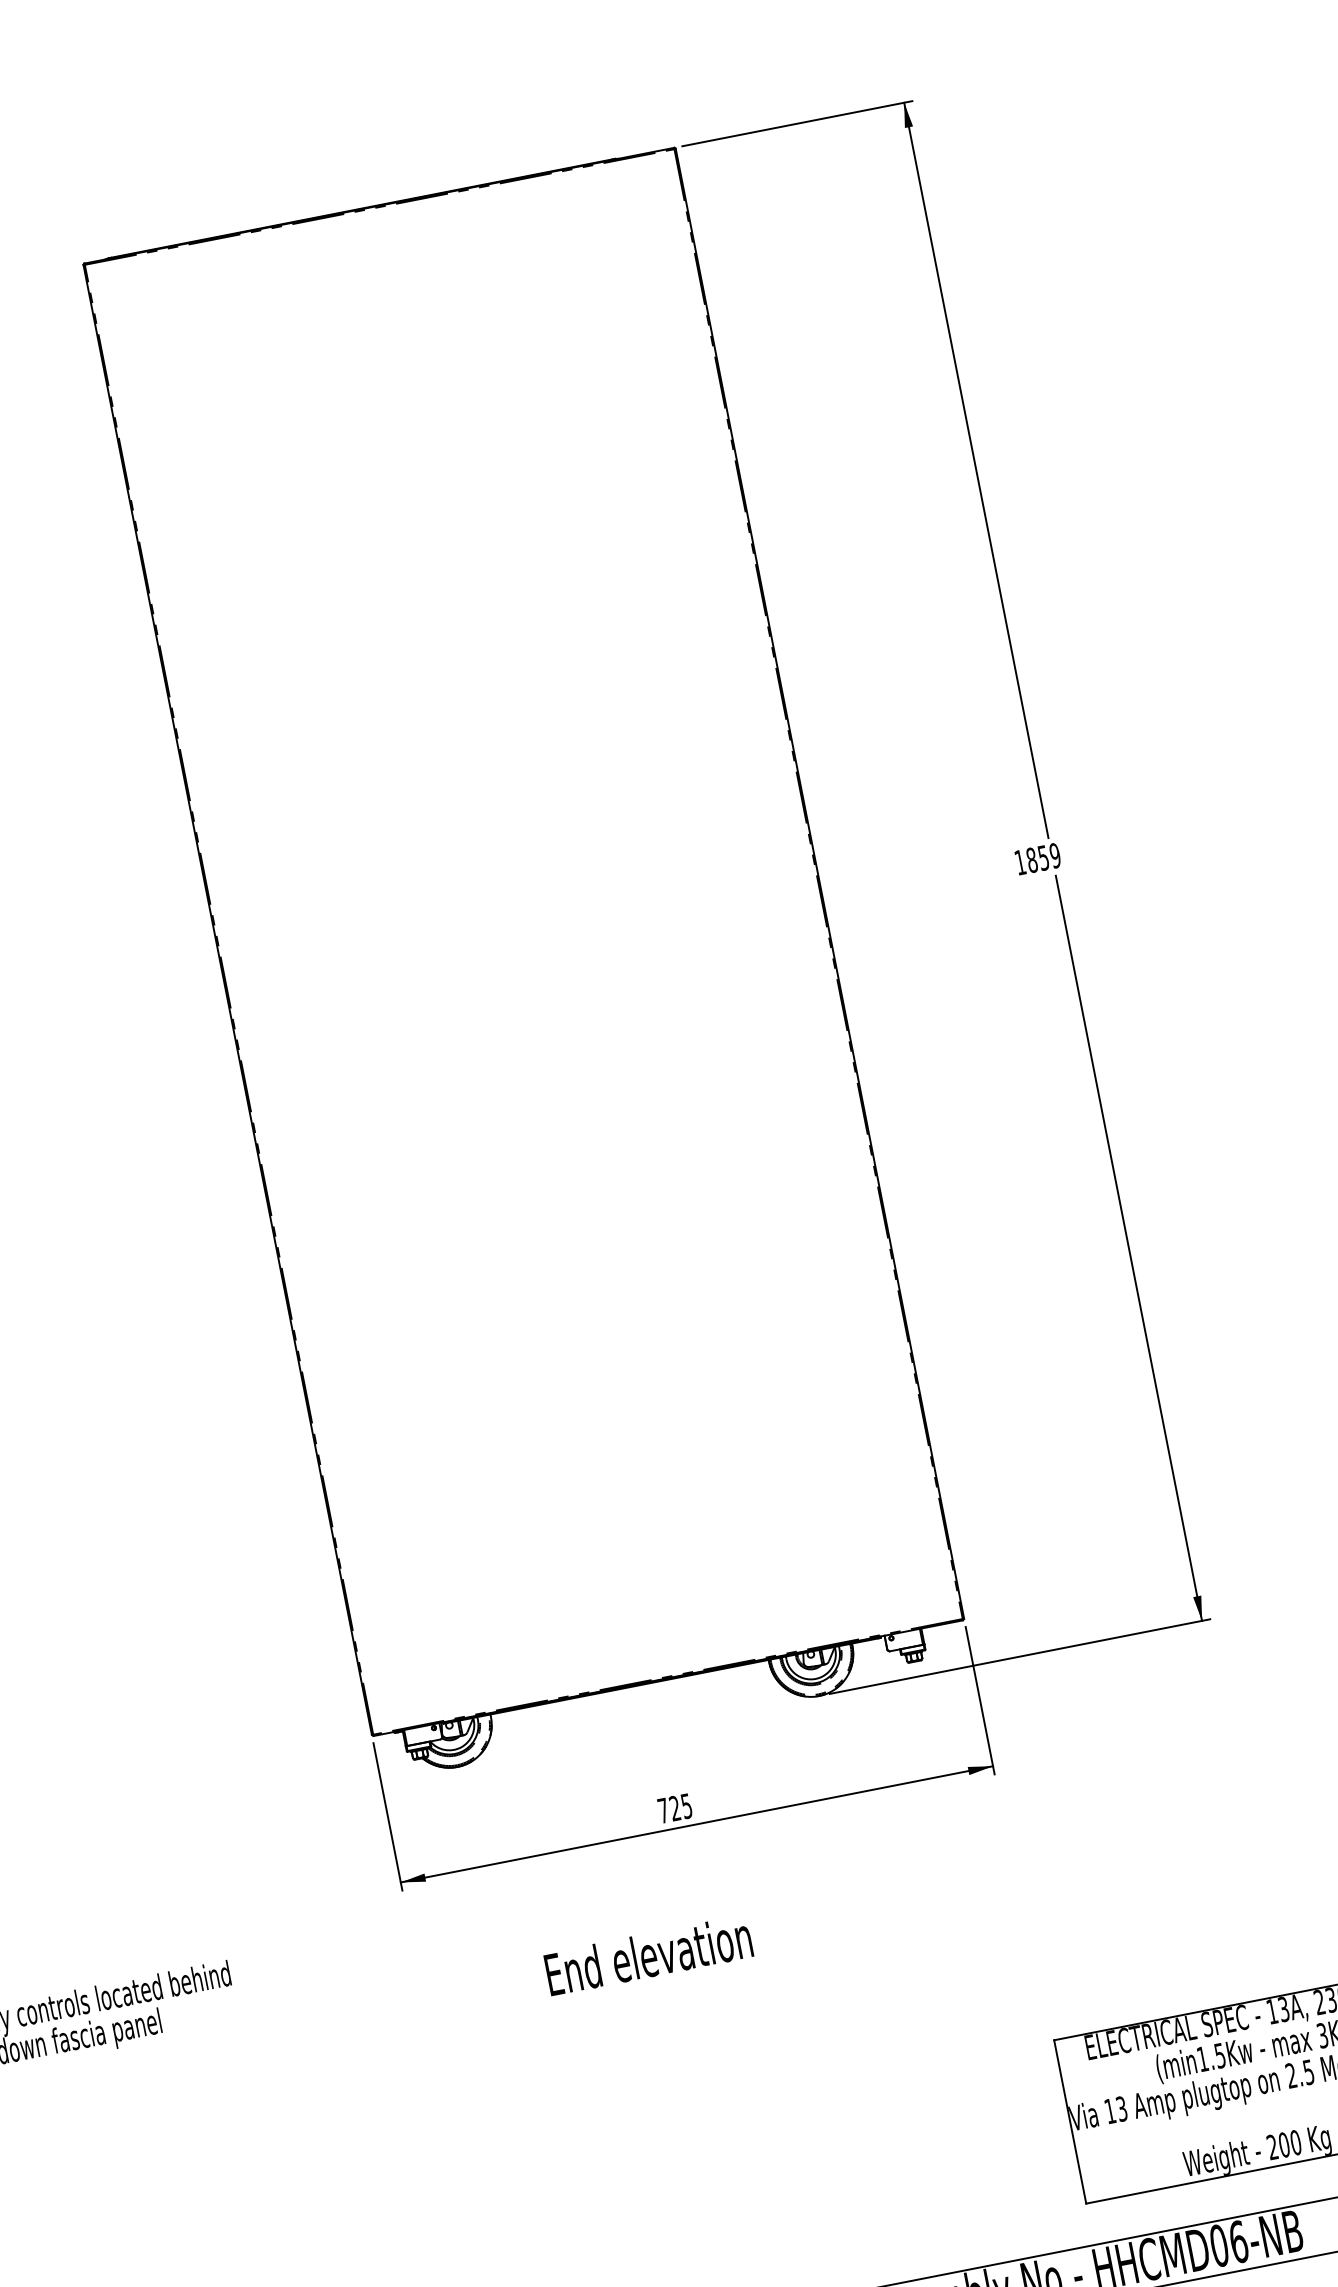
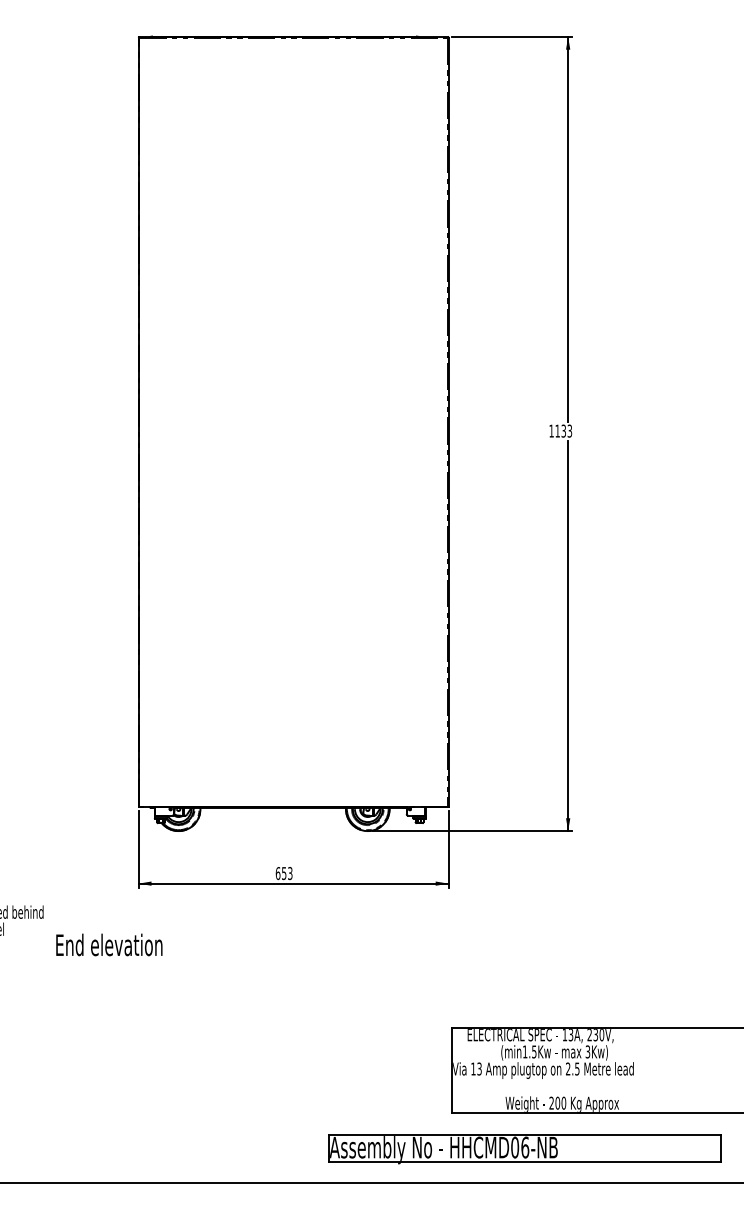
text: (1042, 856) -> (563, 430), 1859 -> 1133
text: (673, 1808) -> (283, 873), 725 -> 653
text: (648, 1954) -> (109, 944), moved

